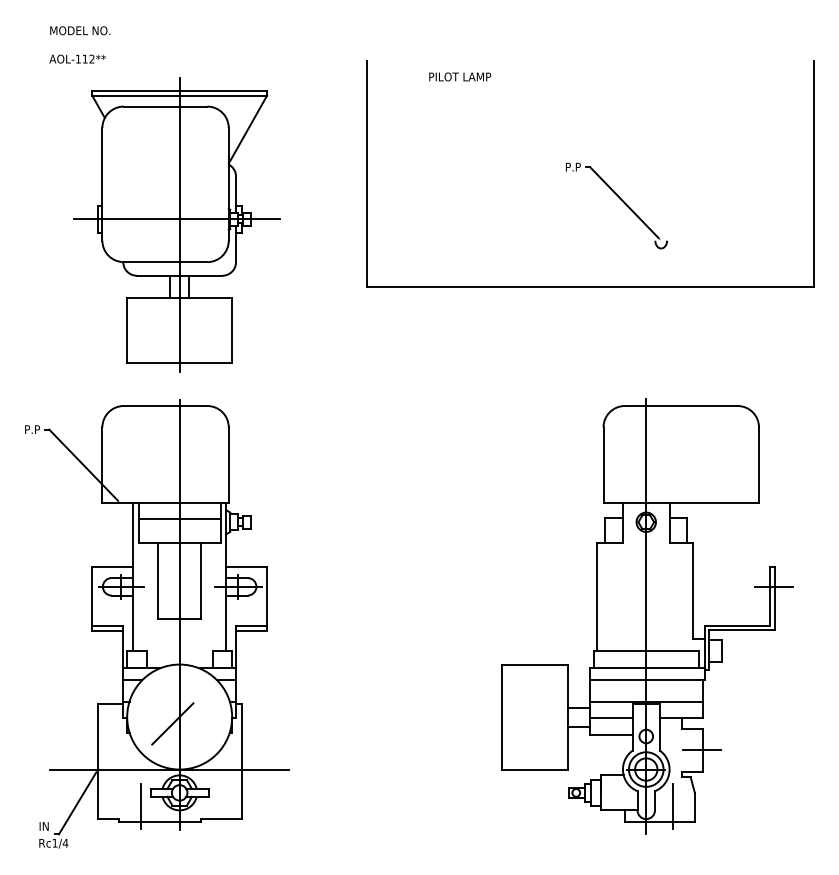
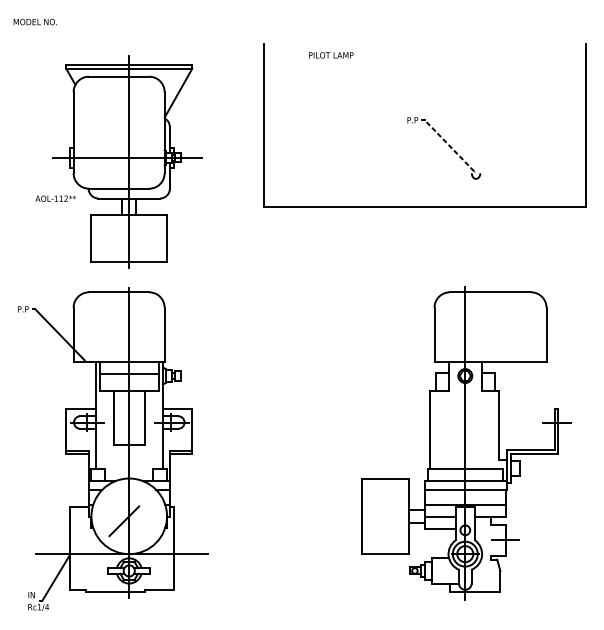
text: (80, 30) -> (35, 21), moved
text: (77, 58) -> (55, 198), moved
line: (623, 202) -> (448, 145), solid -> dashed
line: (140, 806) -> (101, 580), removed
line: (673, 806) -> (484, 580), removed

